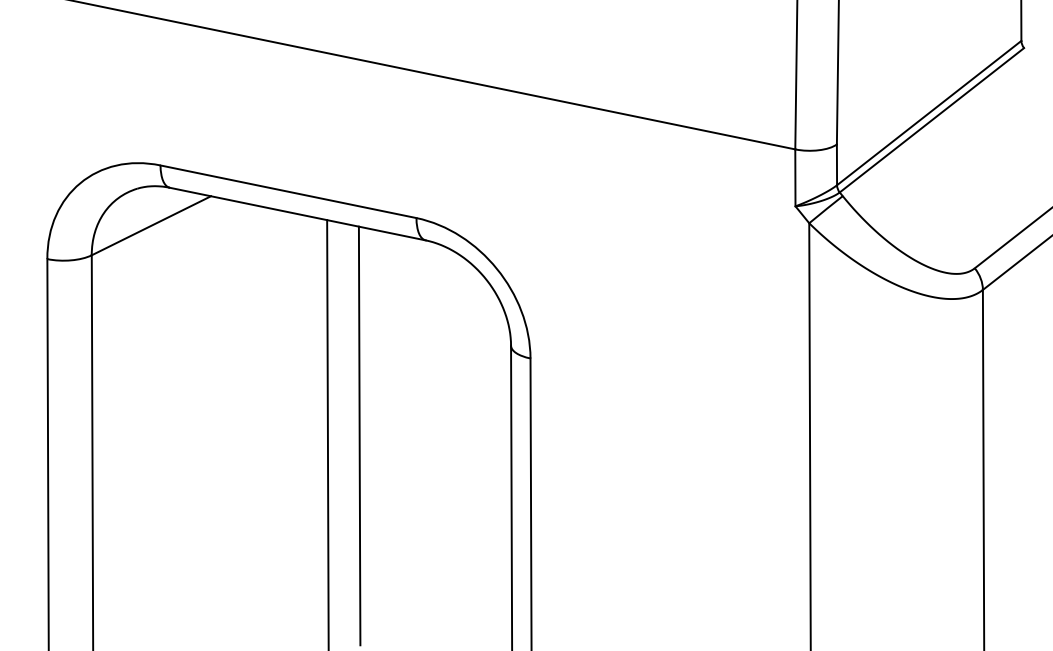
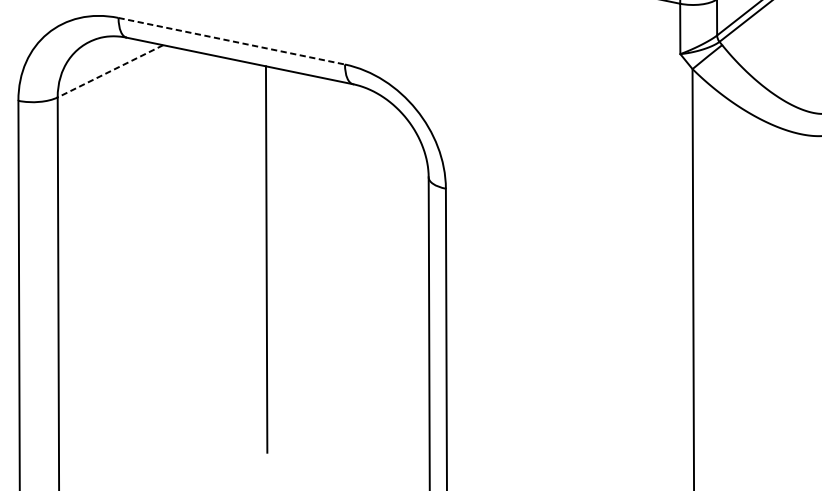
line: (288, 191) -> (231, 41), solid -> dashed
line: (151, 225) -> (110, 71), solid -> dashed
line: (359, 435) -> (294, 256), removed

